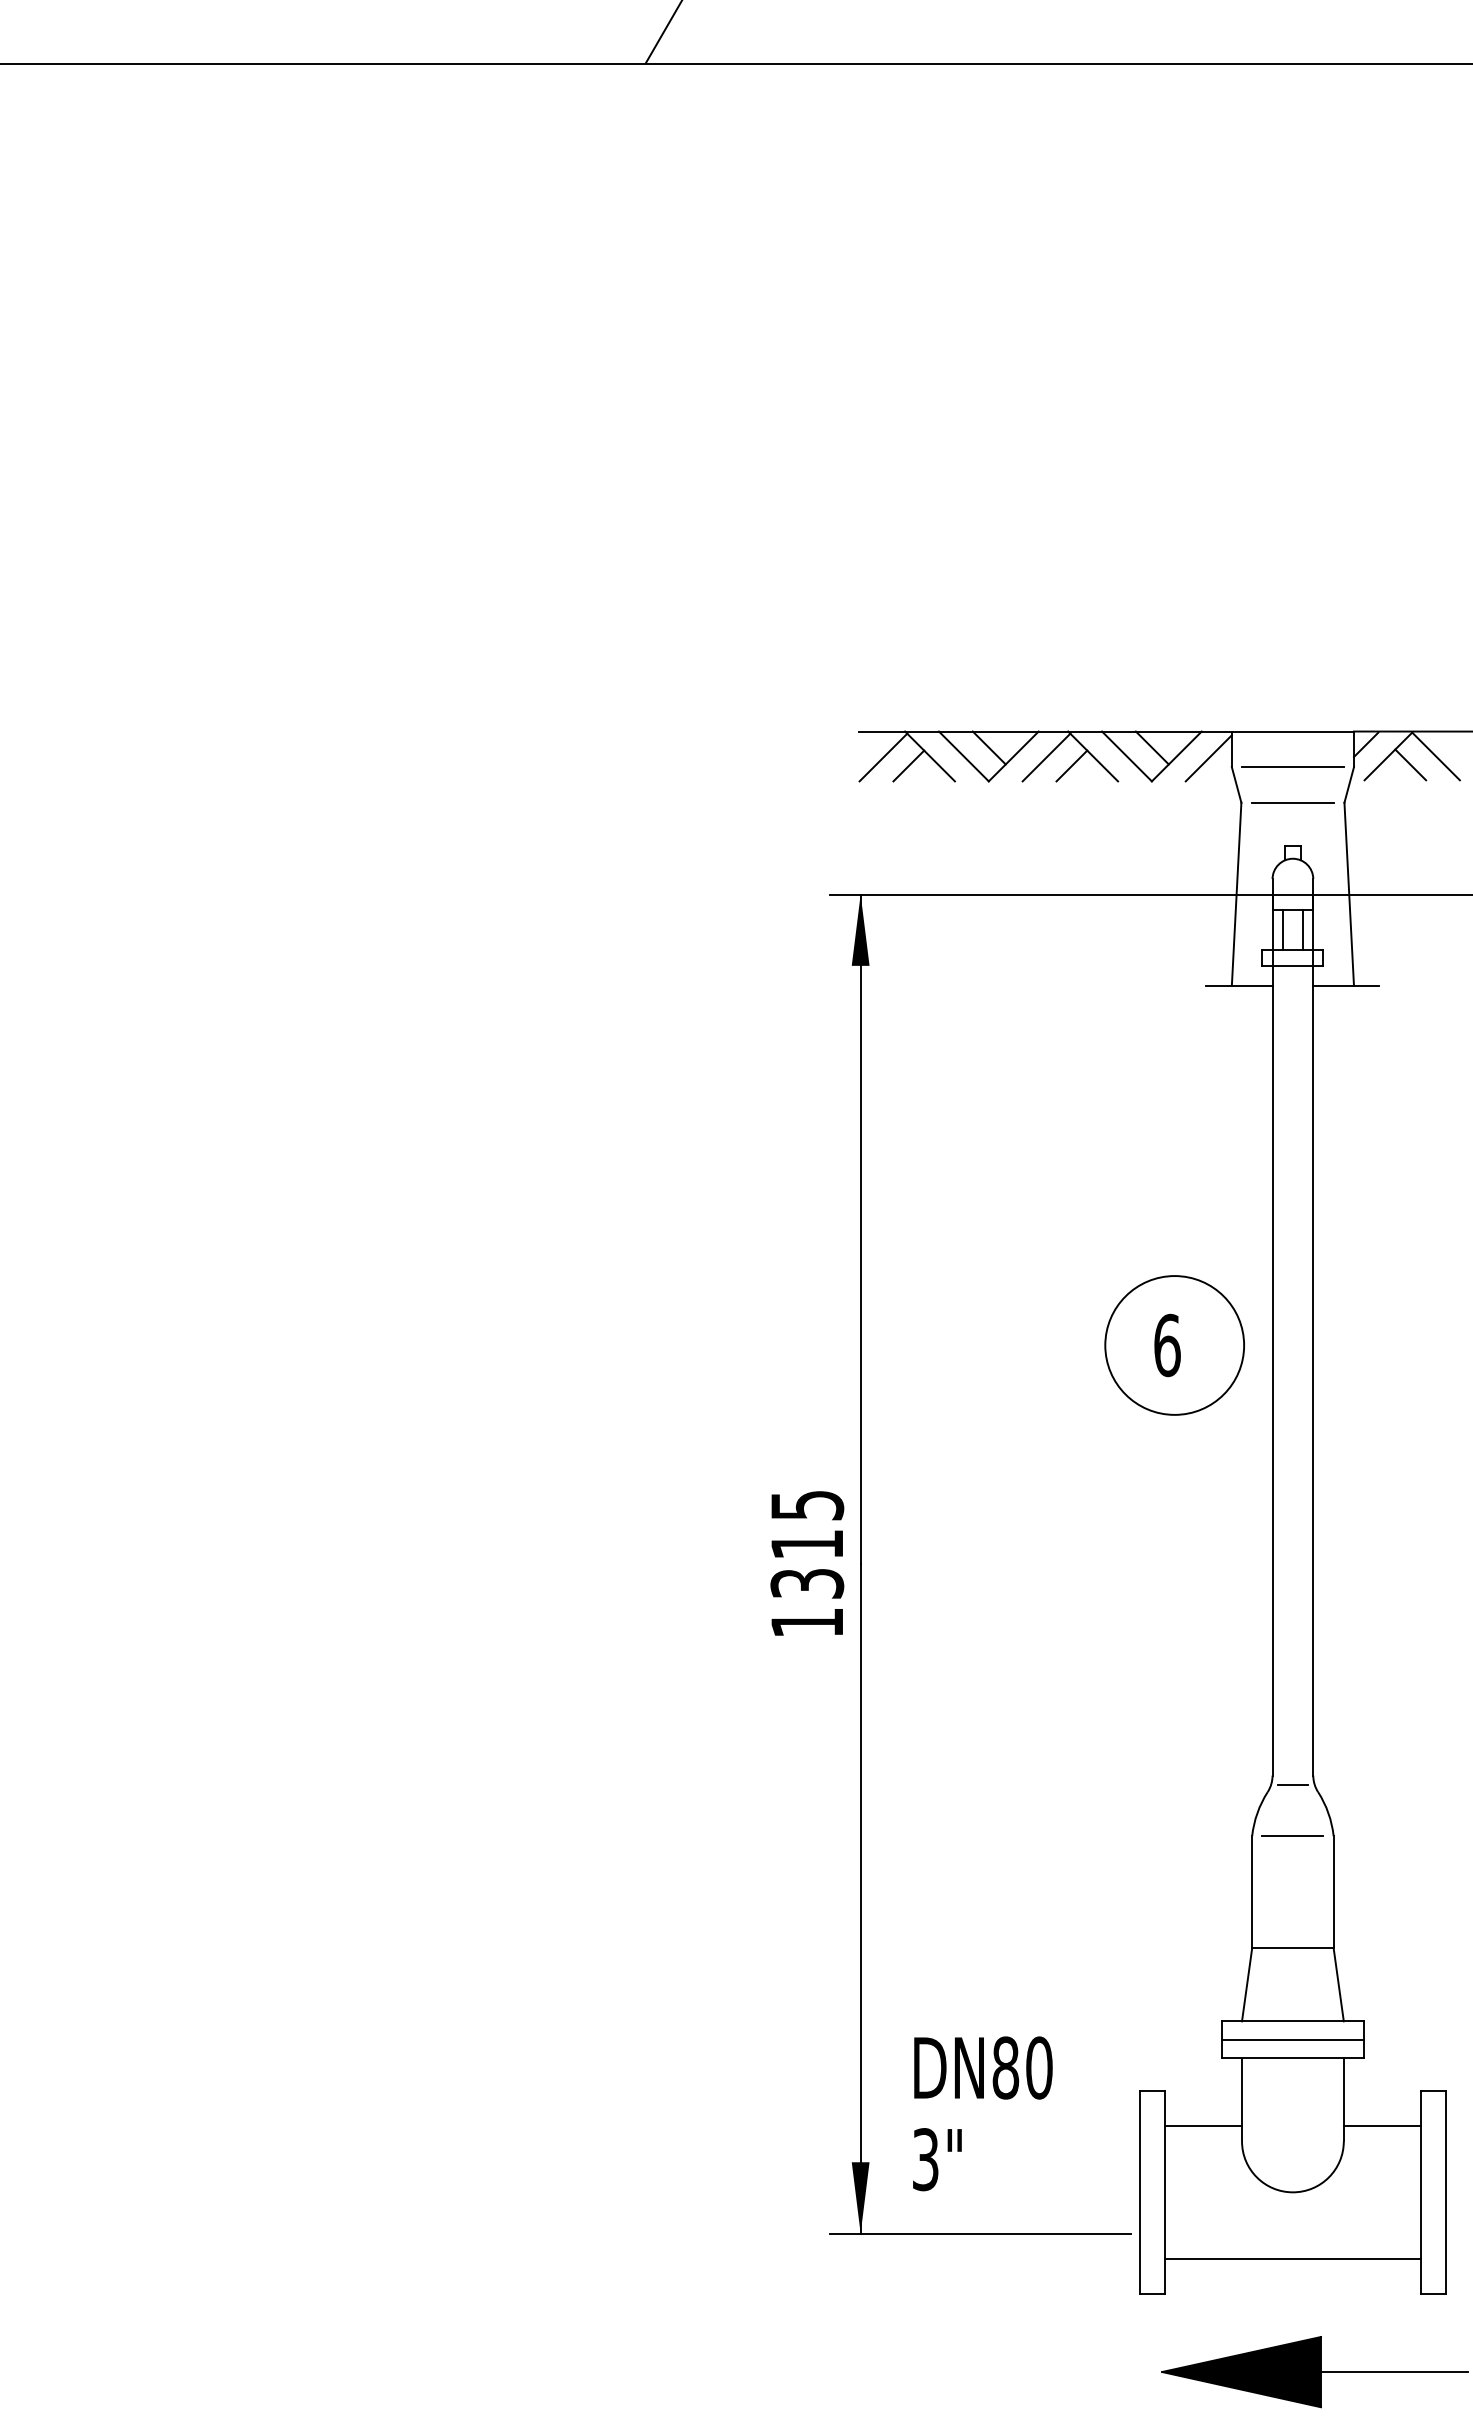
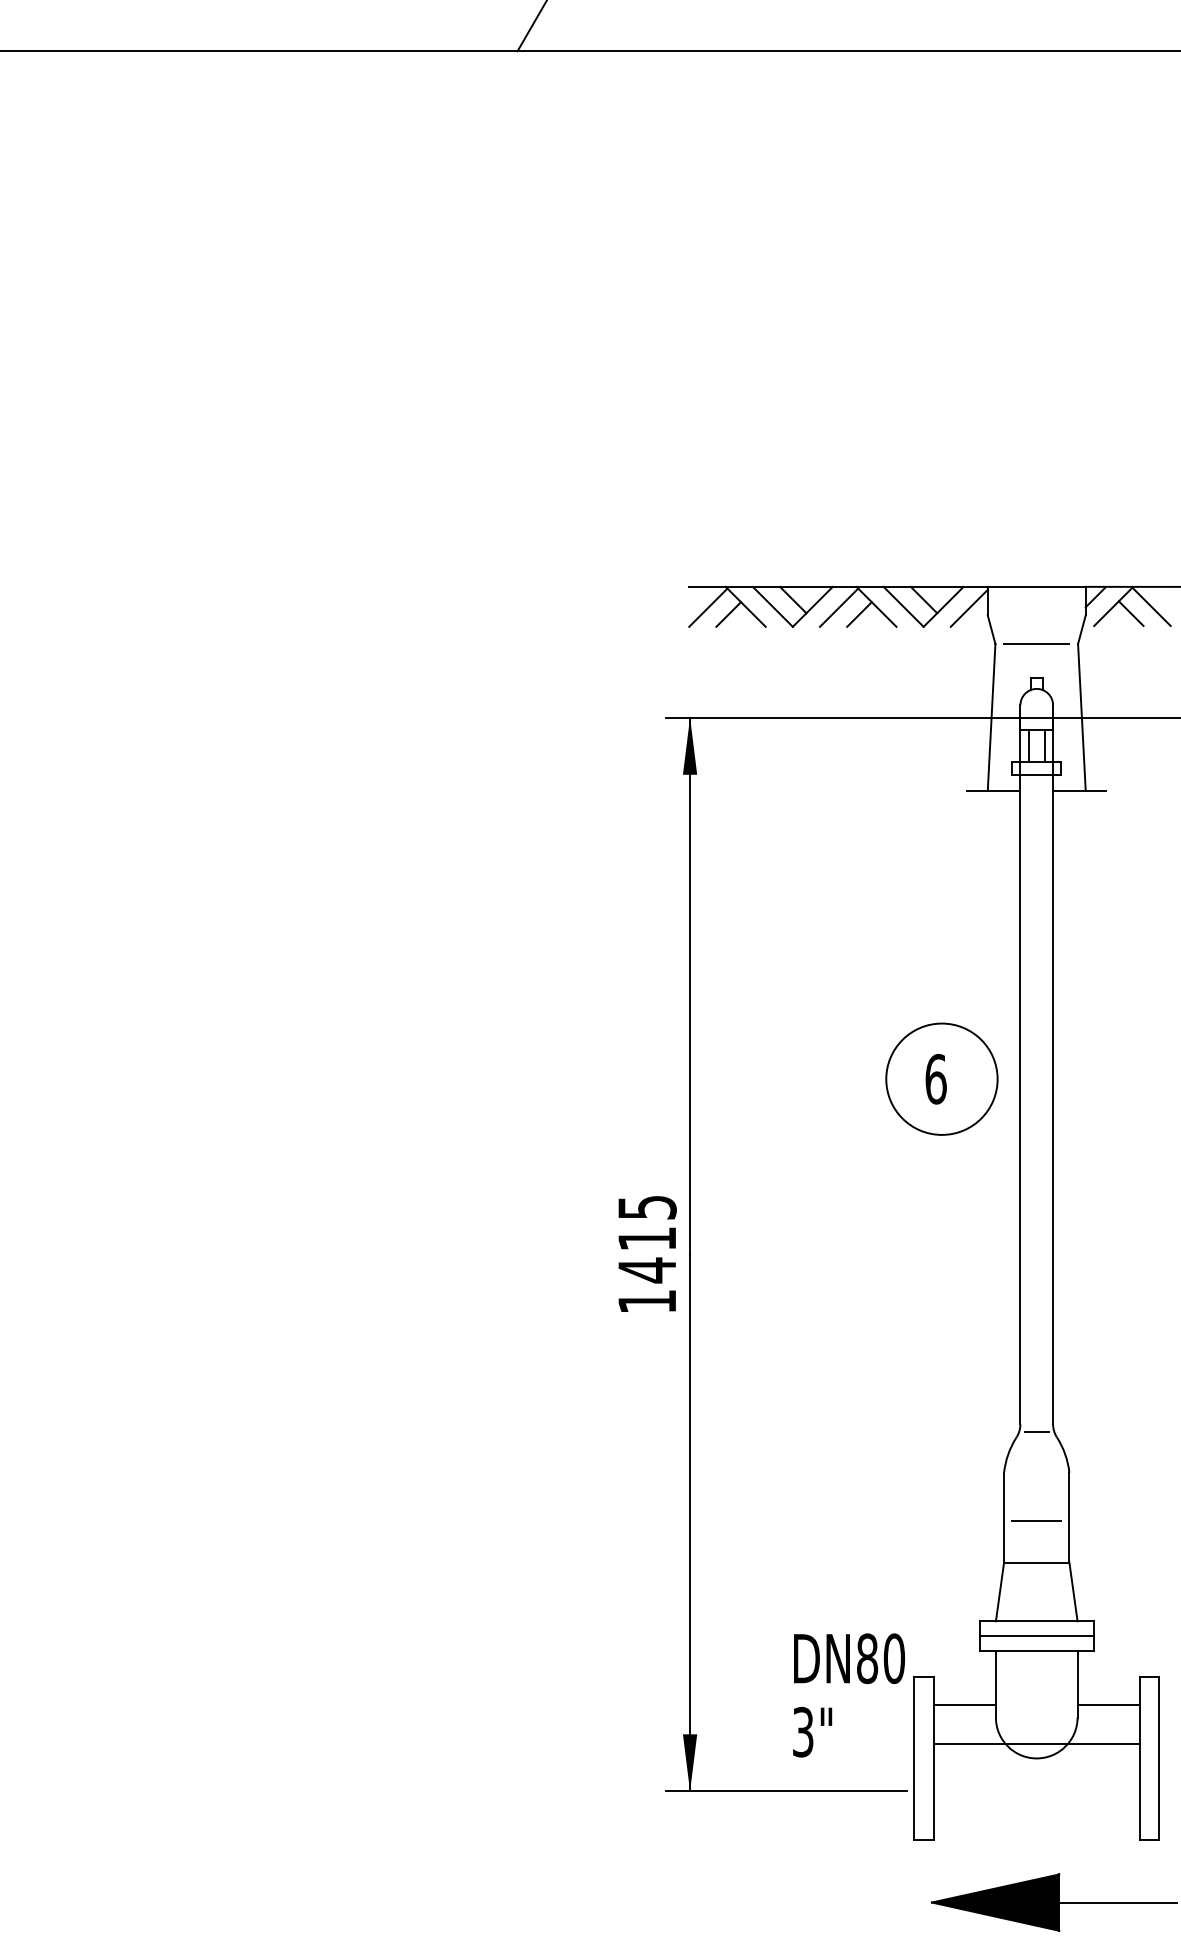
line: (1292, 767) -> (1036, 615), removed
text: (807, 1583) -> (647, 1270), 1315 -> 1415
line: (1292, 1835) -> (1036, 1520), moved
text: (982, 2113) -> (848, 1695), moved
line: (1292, 2258) -> (1036, 1744), moved

